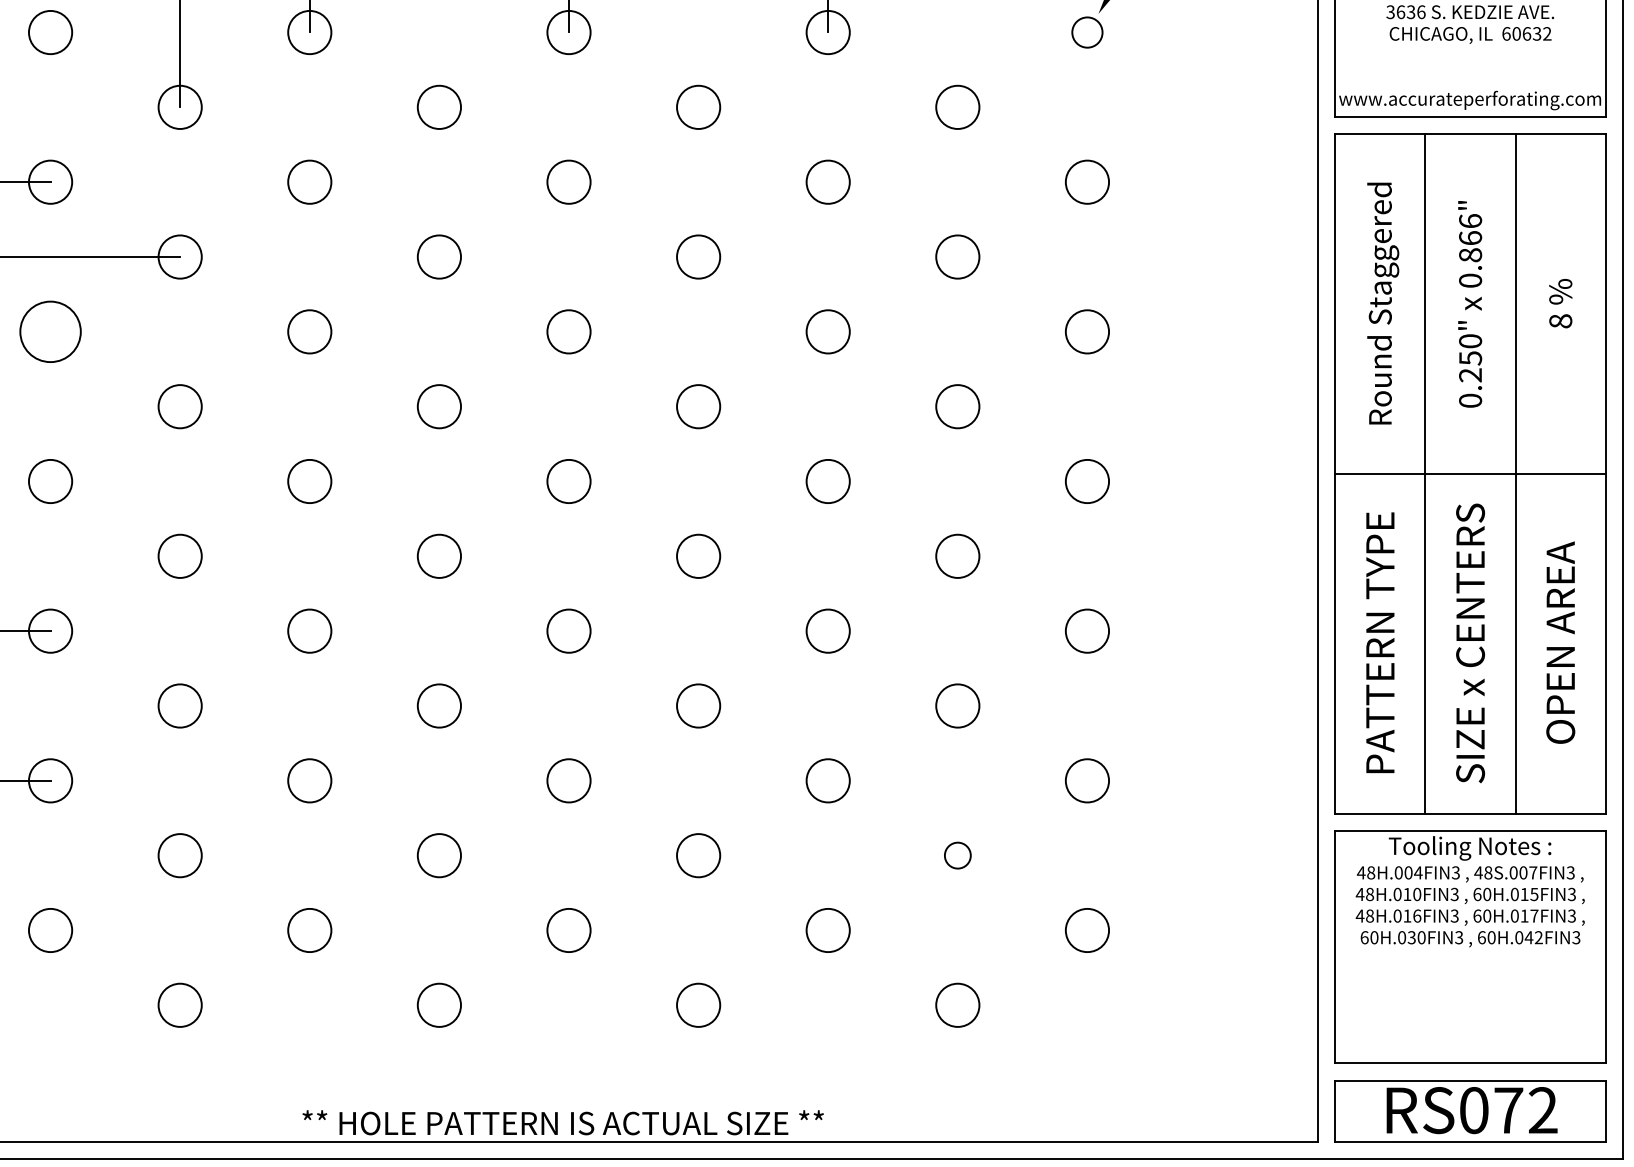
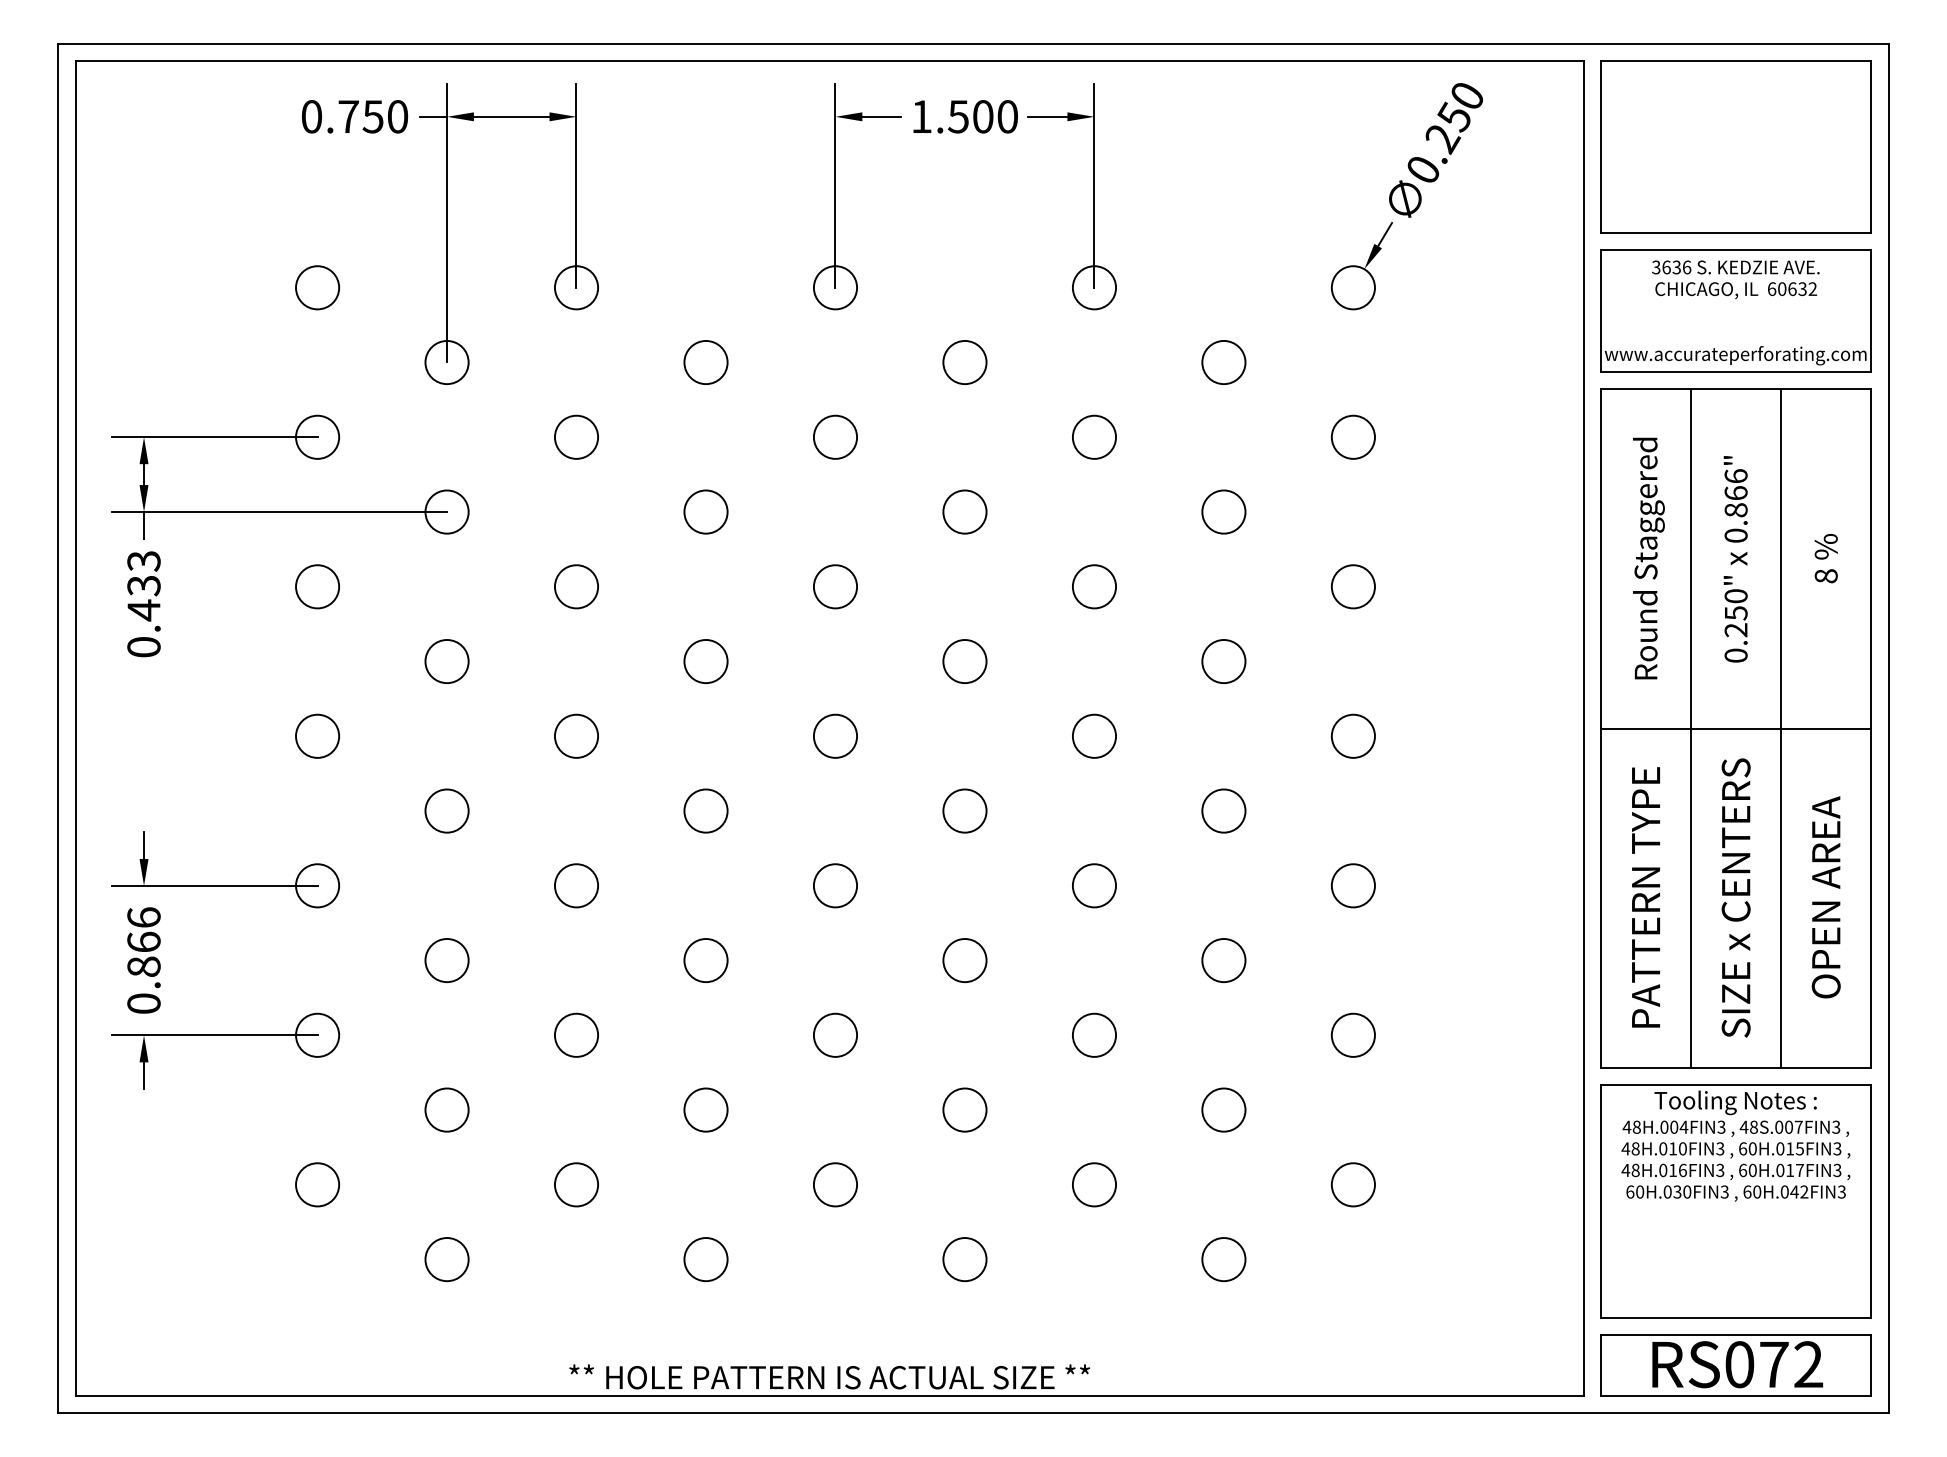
circle: (1086, 32) -> (1352, 287), size x1.43
circle: (50, 331) -> (317, 586), size x0.71
circle: (957, 855) -> (1223, 1109), size x1.67

